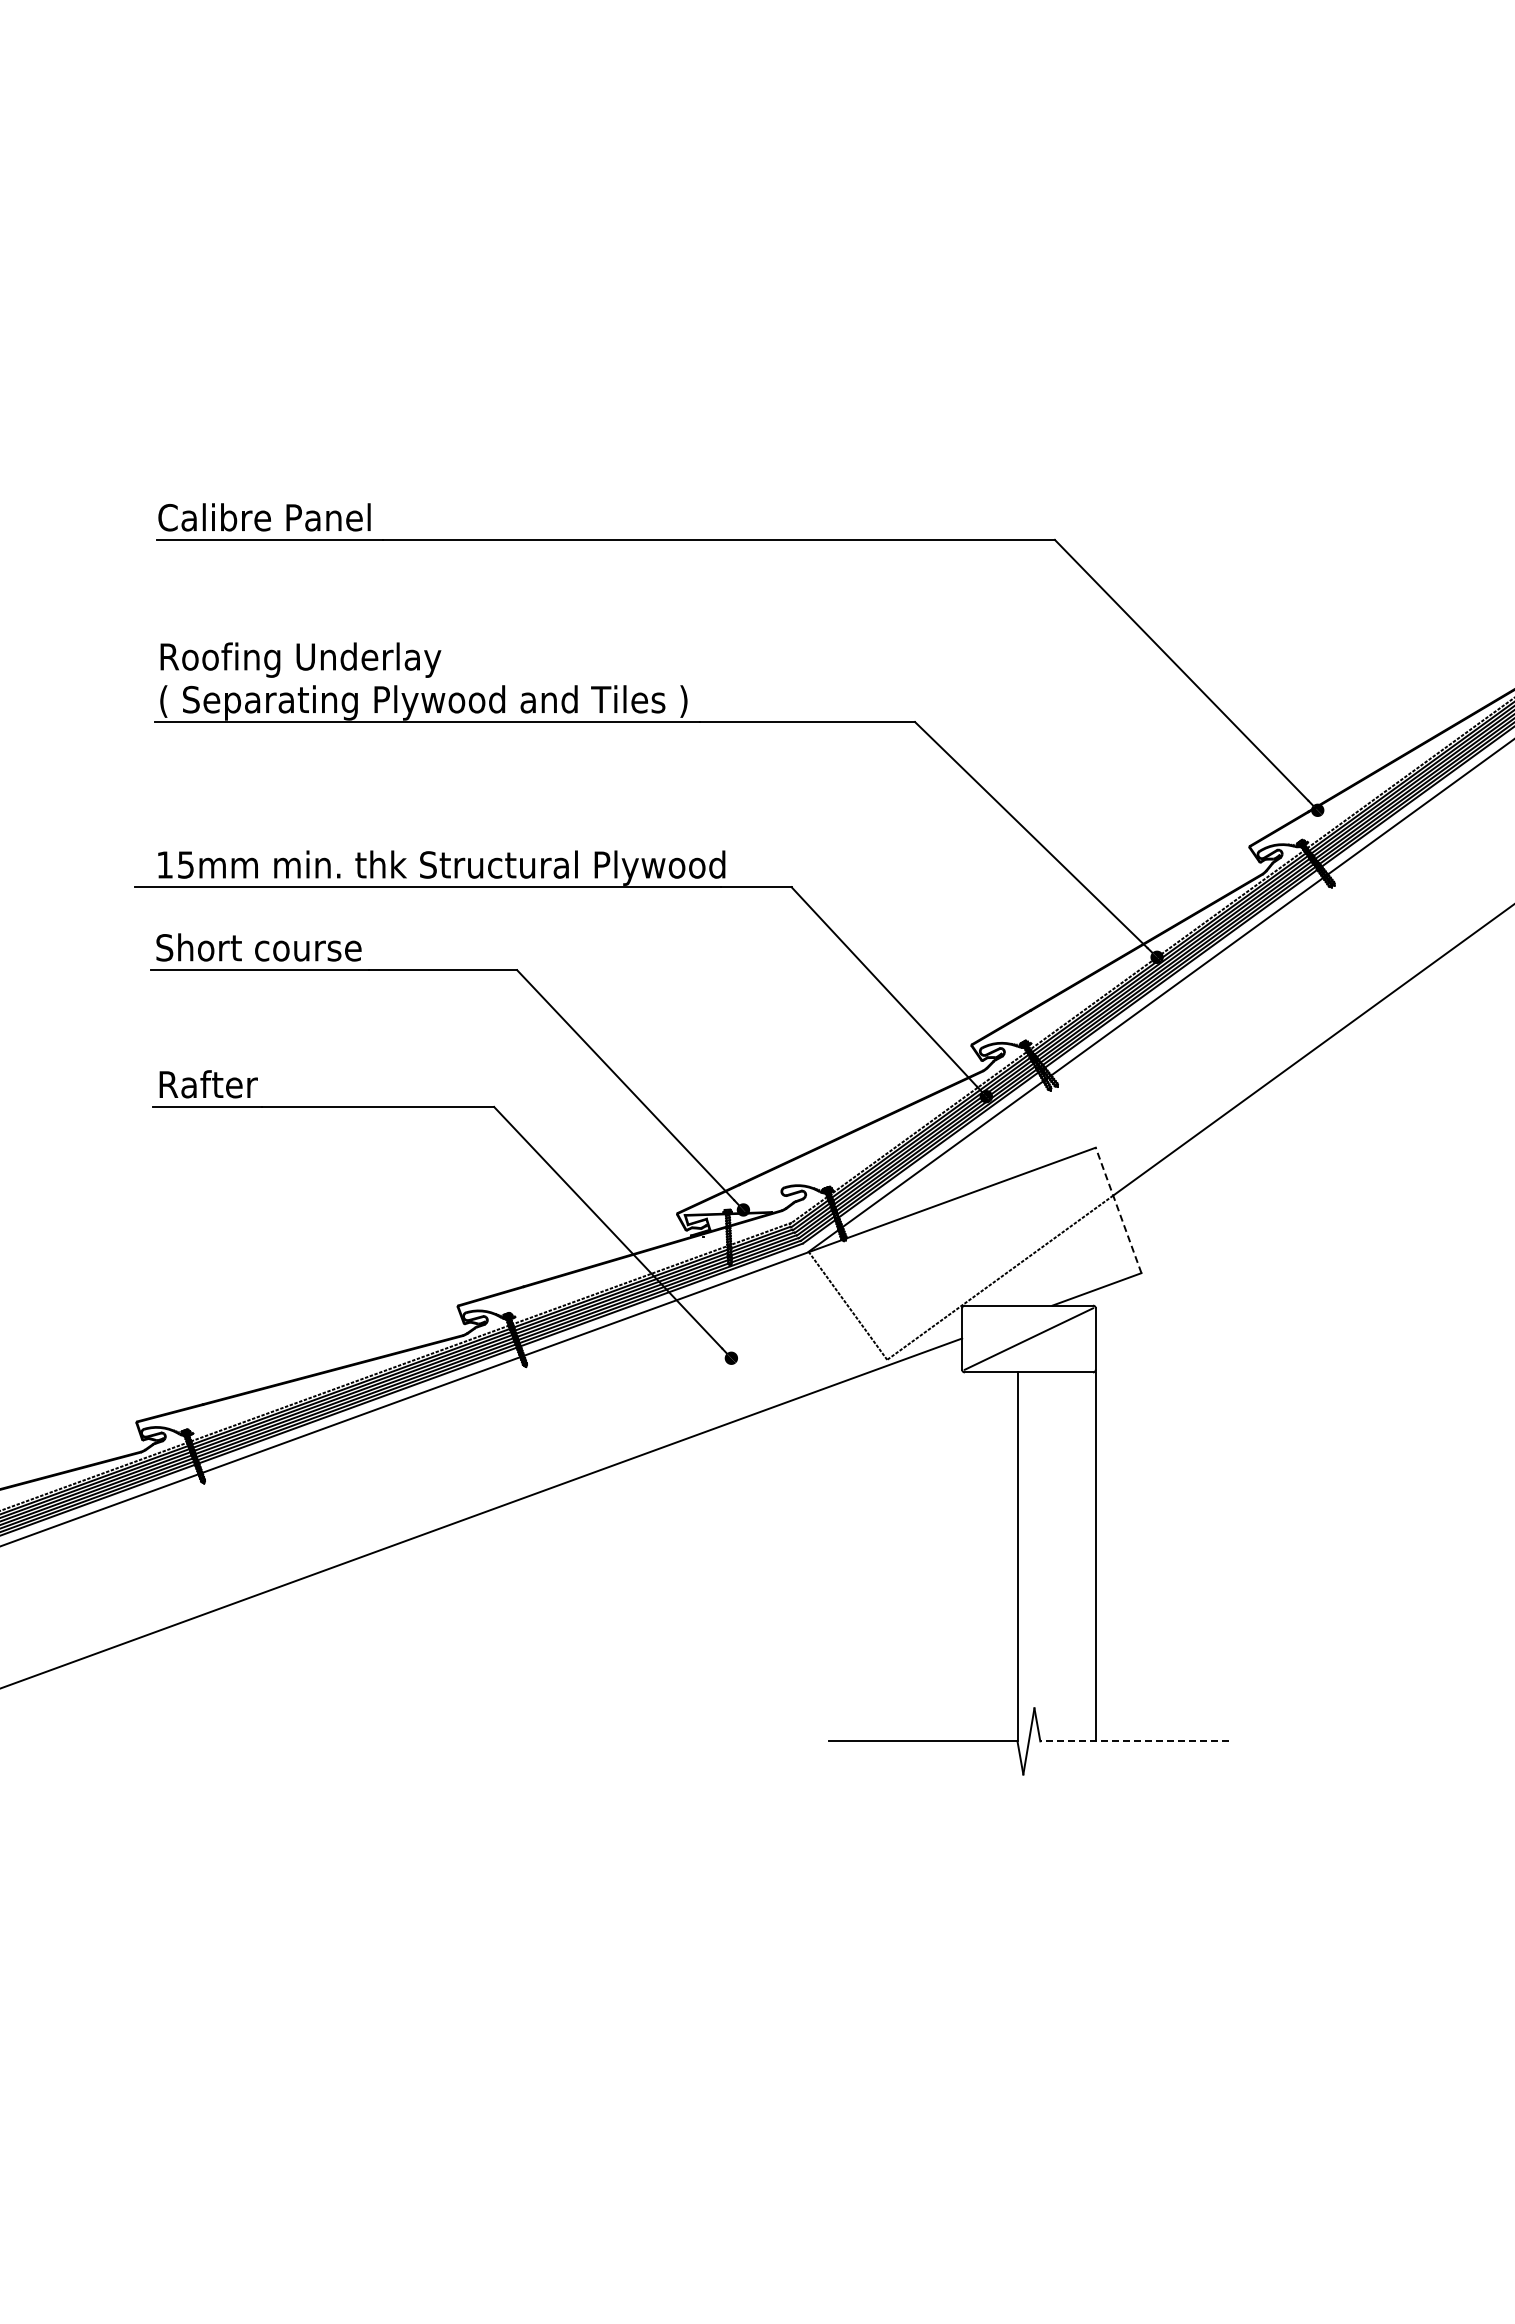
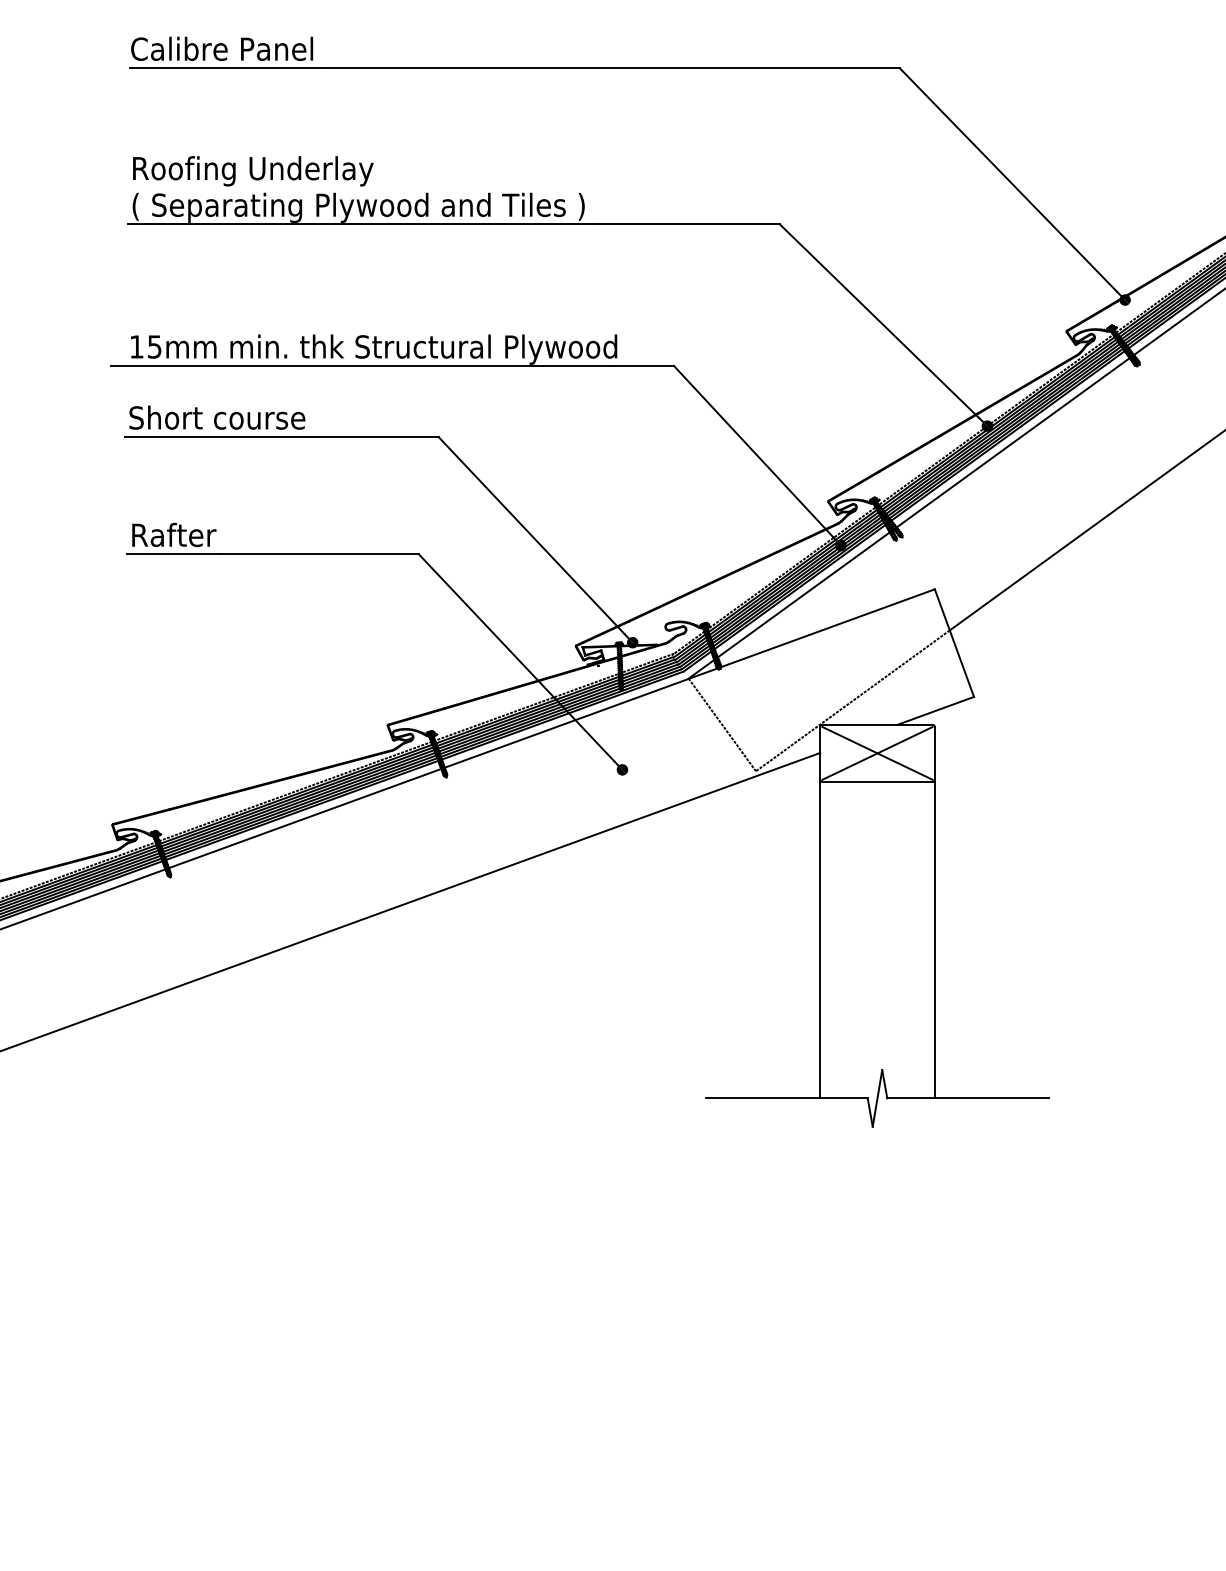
line: (1118, 1210) -> (954, 643), dashed -> solid
line: (1028, 1338) -> (877, 752), added
line: (1018, 1556) -> (820, 939), moved
line: (1134, 1741) -> (968, 1098), dashed -> solid

